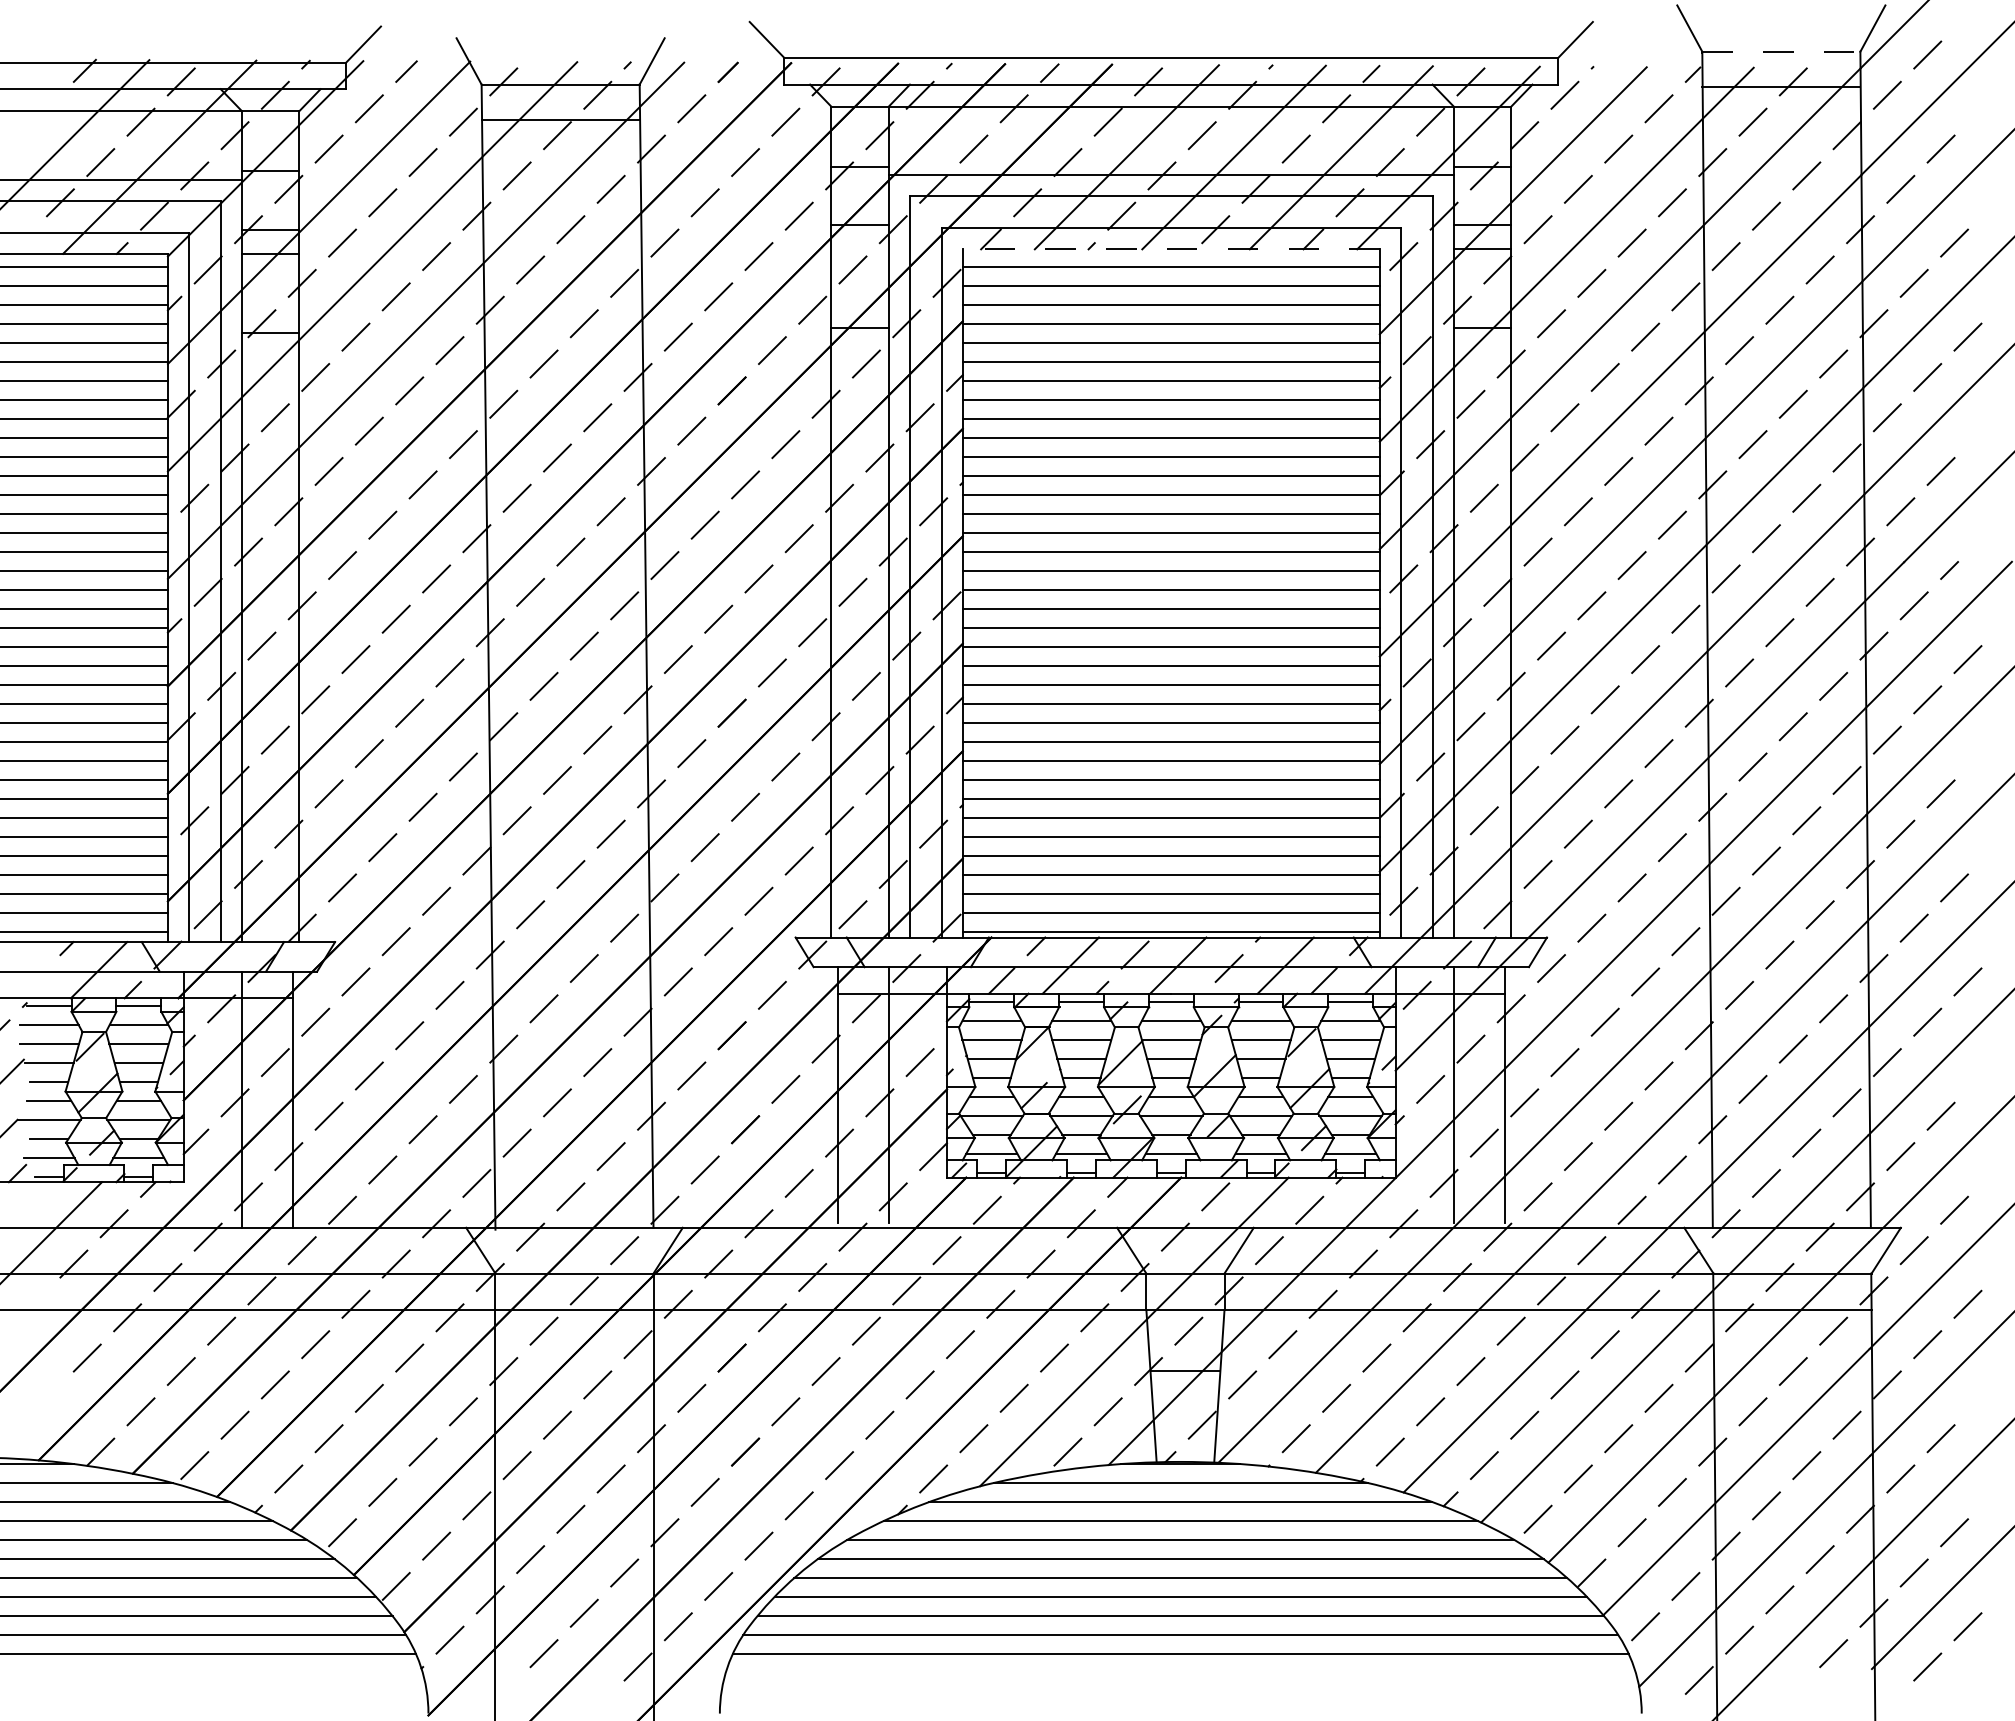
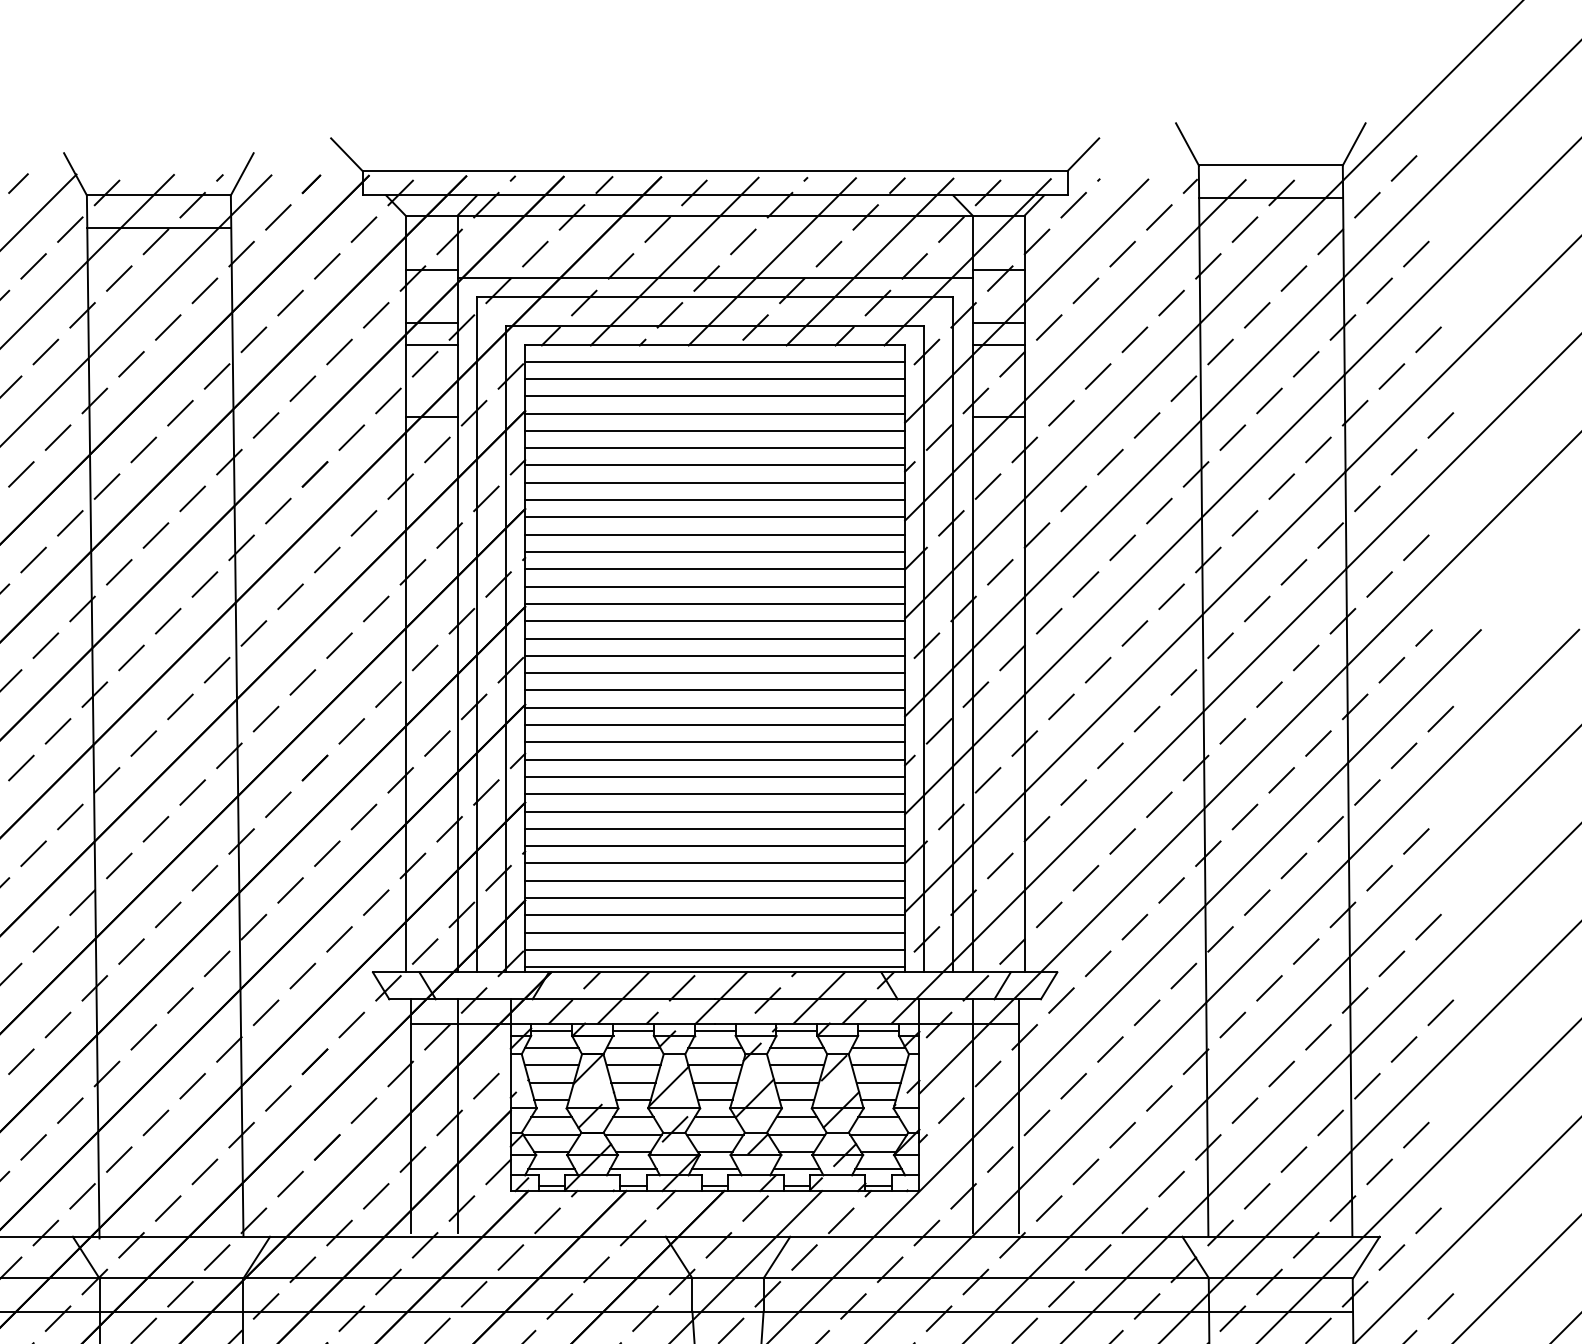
line: (1781, 51) -> (1270, 165), dashed -> solid
line: (859, 249) -> (431, 345), added
line: (1171, 249) -> (715, 345), dashed -> solid

